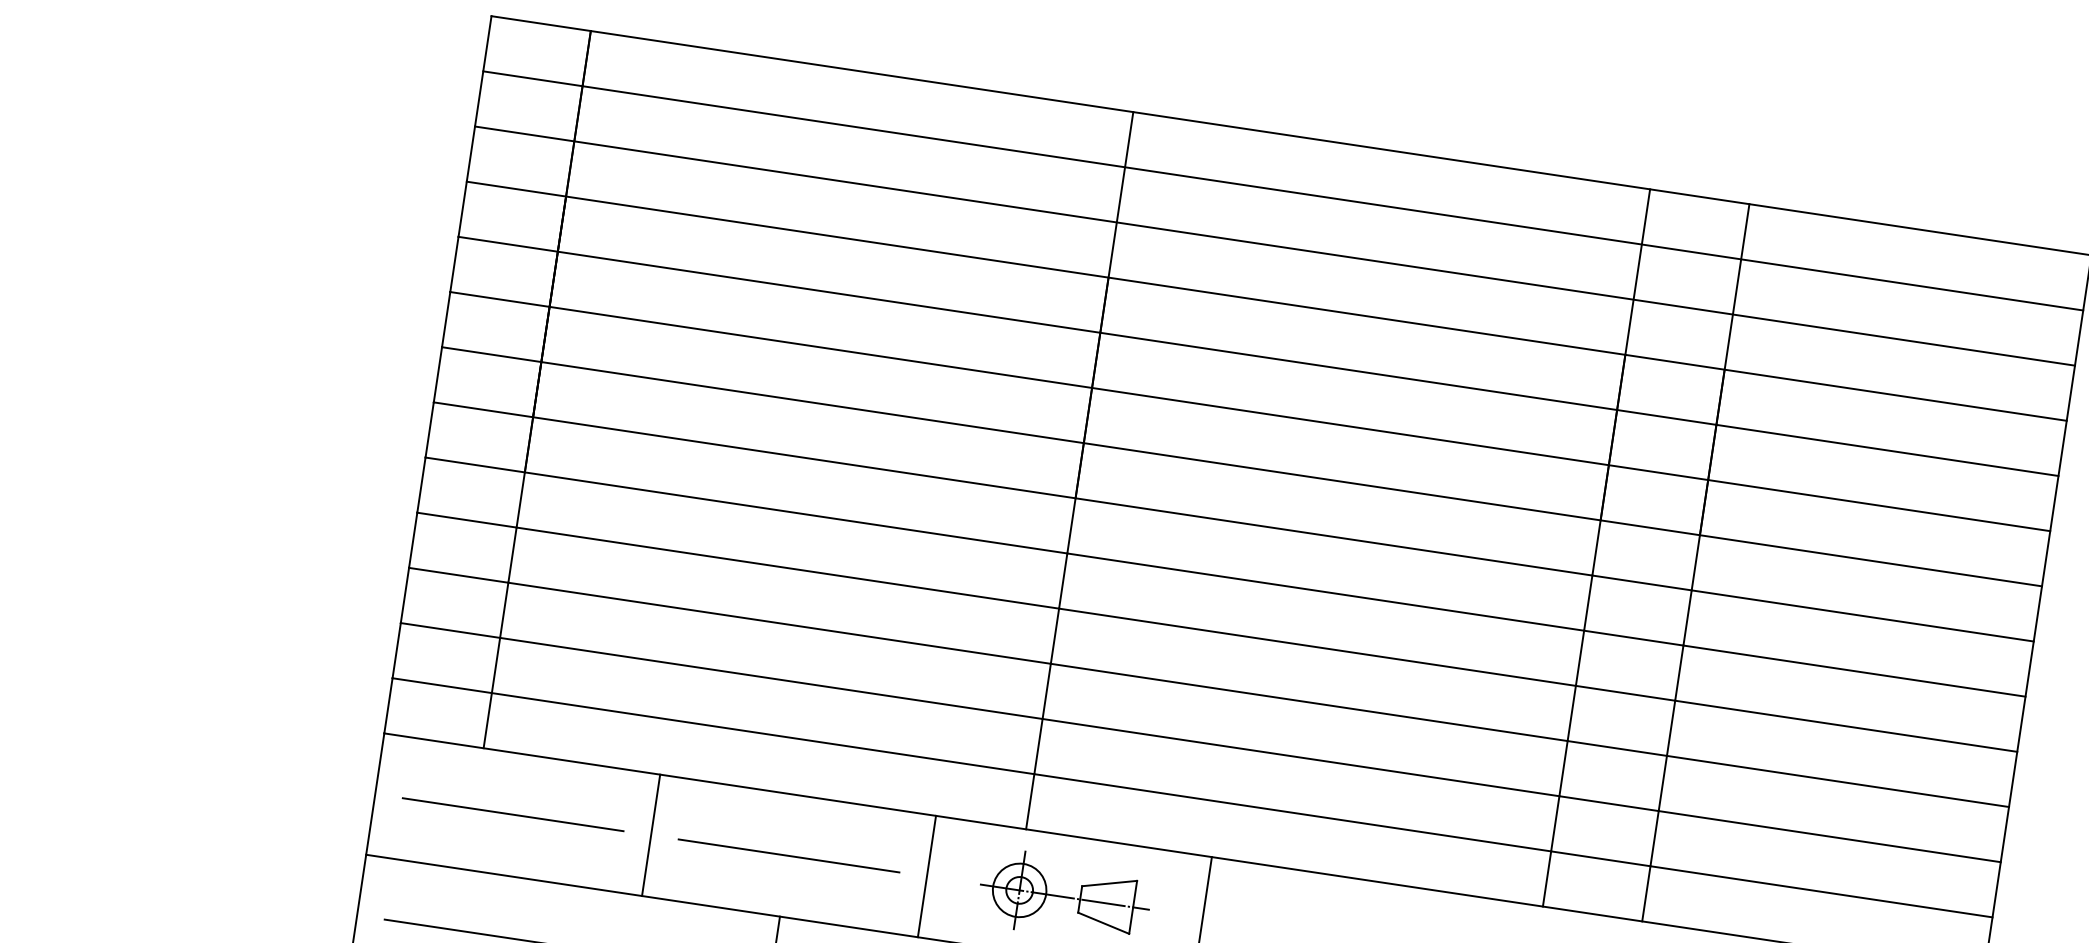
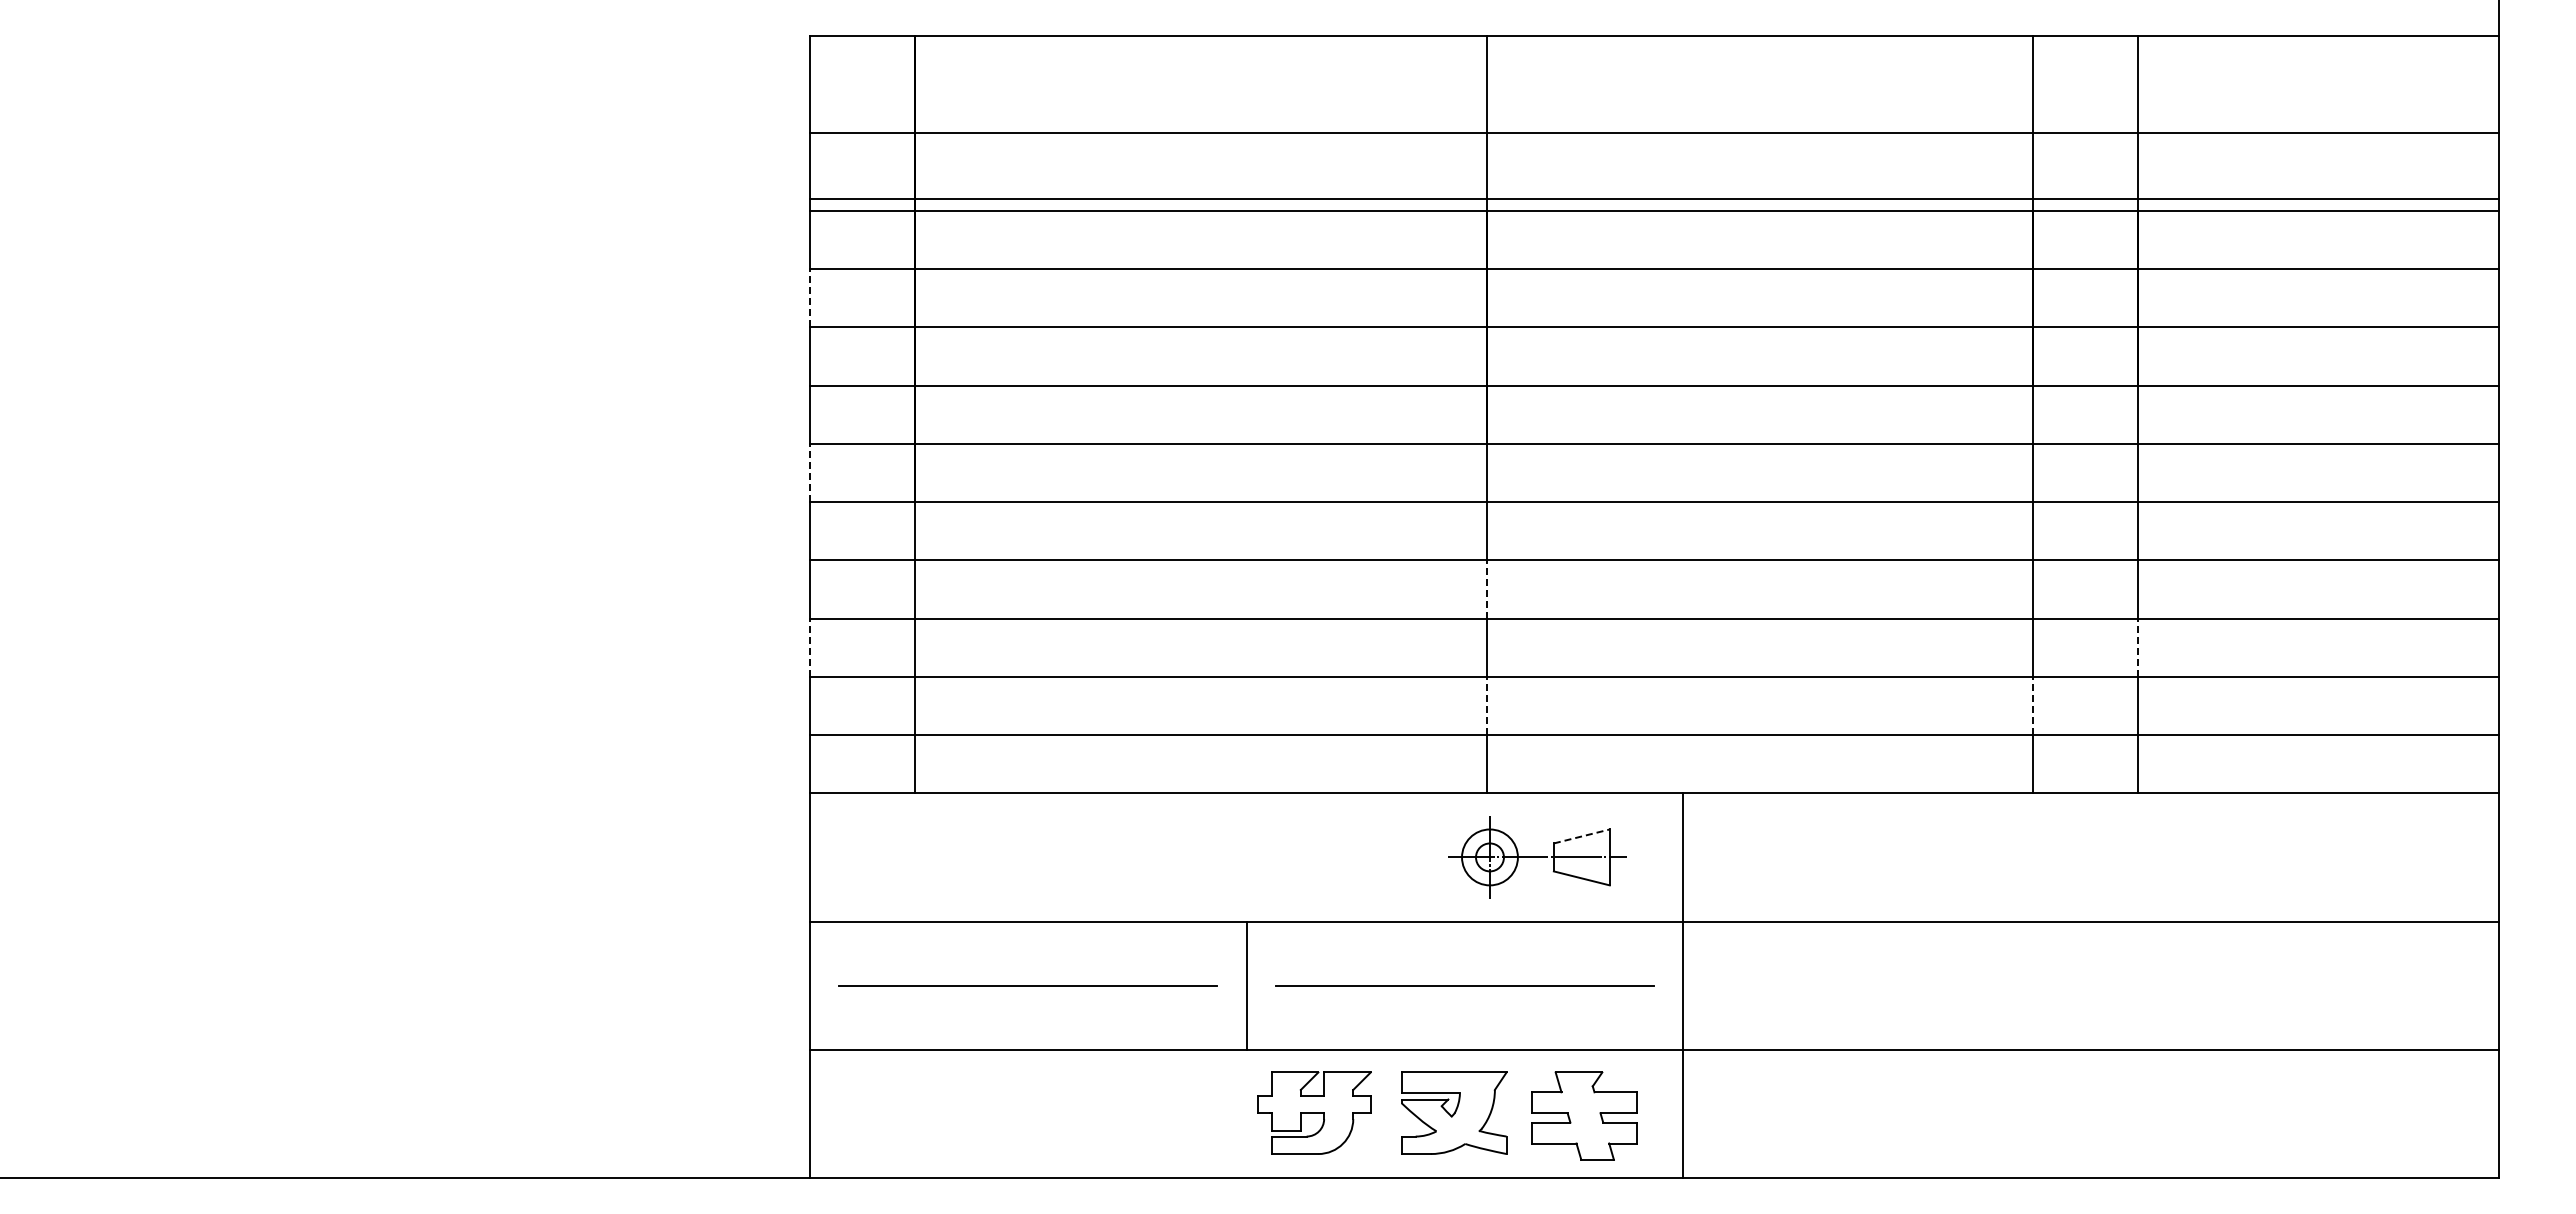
line: (1282, 190) -> (1653, 133), moved
line: (1274, 245) -> (1653, 198), moved
line: (454, 263) -> (809, 297), solid -> dashed
line: (429, 429) -> (809, 472), solid -> dashed
line: (404, 595) -> (809, 647), solid -> dashed
line: (1055, 636) -> (1487, 589), solid -> dashed
line: (1038, 746) -> (1487, 705), solid -> dashed
line: (1662, 783) -> (2137, 647), solid -> dashed
line: (512, 814) -> (954, 857), removed
line: (1555, 823) -> (2032, 705), solid -> dashed
line: (650, 835) -> (1100, 857), removed
line: (789, 856) -> (1246, 857), removed
line: (927, 876) -> (1392, 857), removed
line: (1109, 883) -> (1581, 836), solid -> dashed

